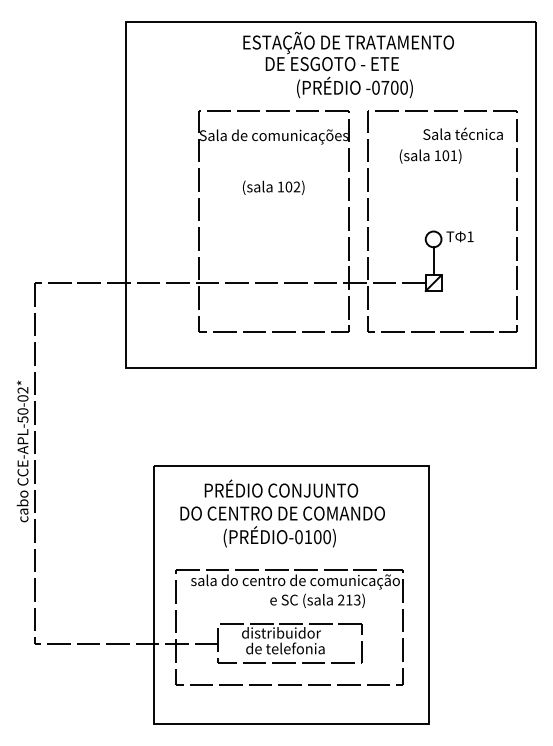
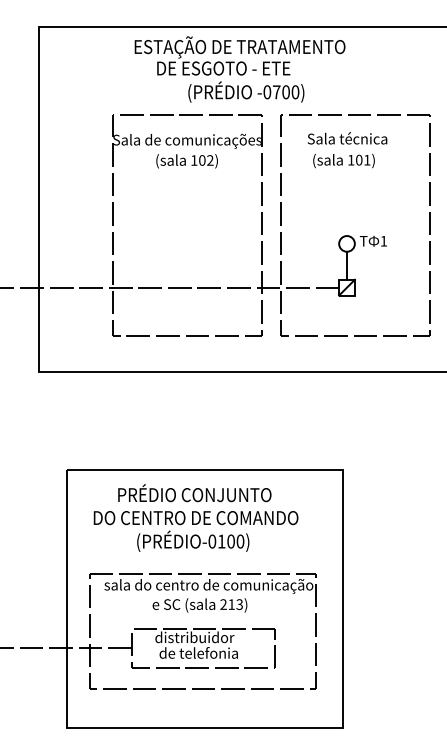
text: (348, 64) -> (239, 68), moved
text: (462, 133) -> (346, 137), moved
text: (273, 187) -> (186, 160), moved
text: (317, 600) -> (199, 604), moved

